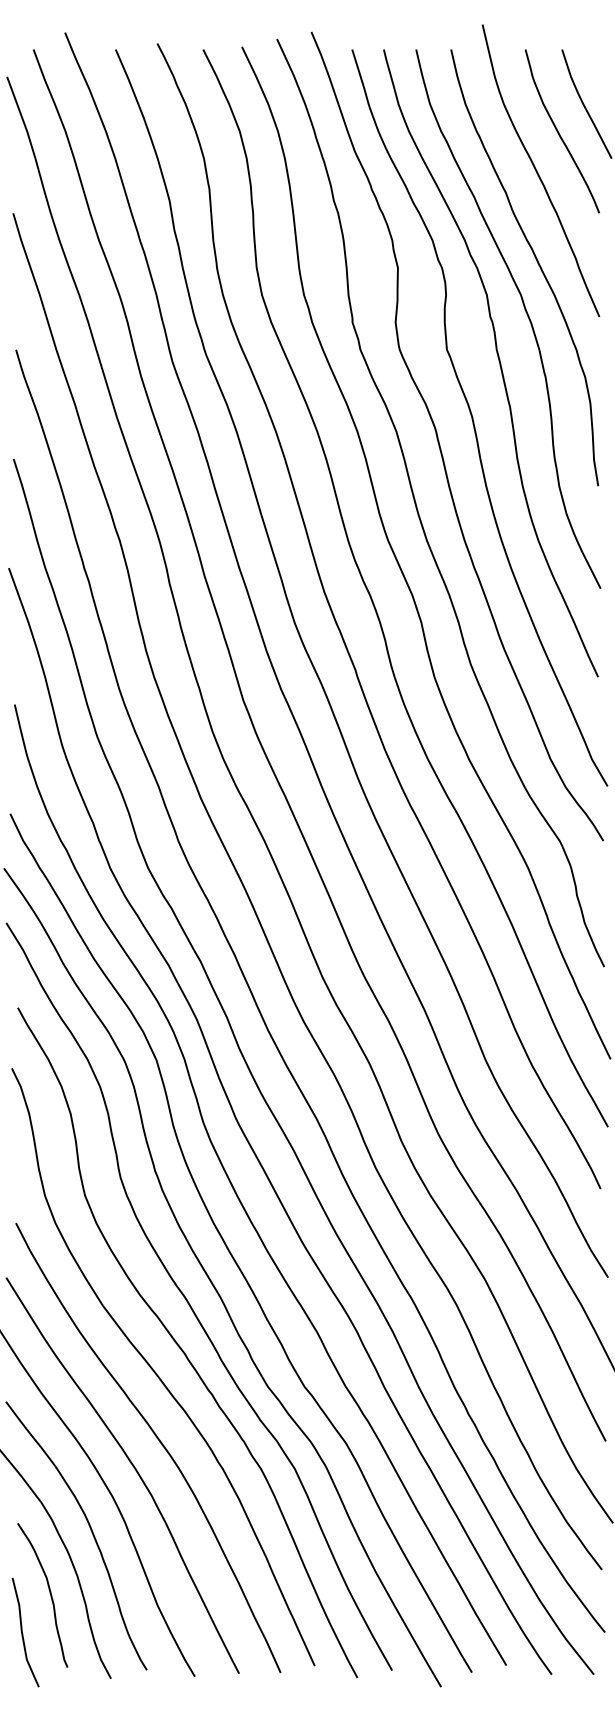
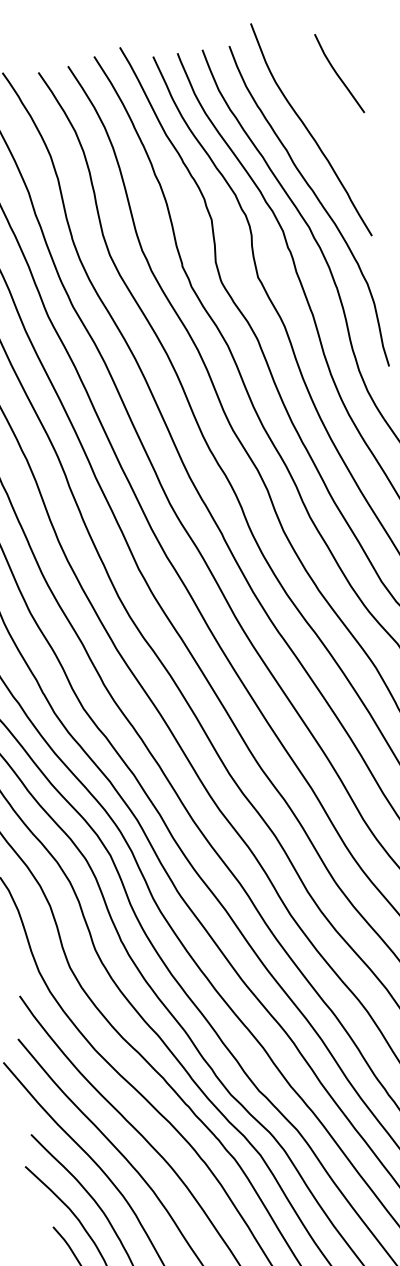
curve: (559, 132) -> (321, 98), removed

